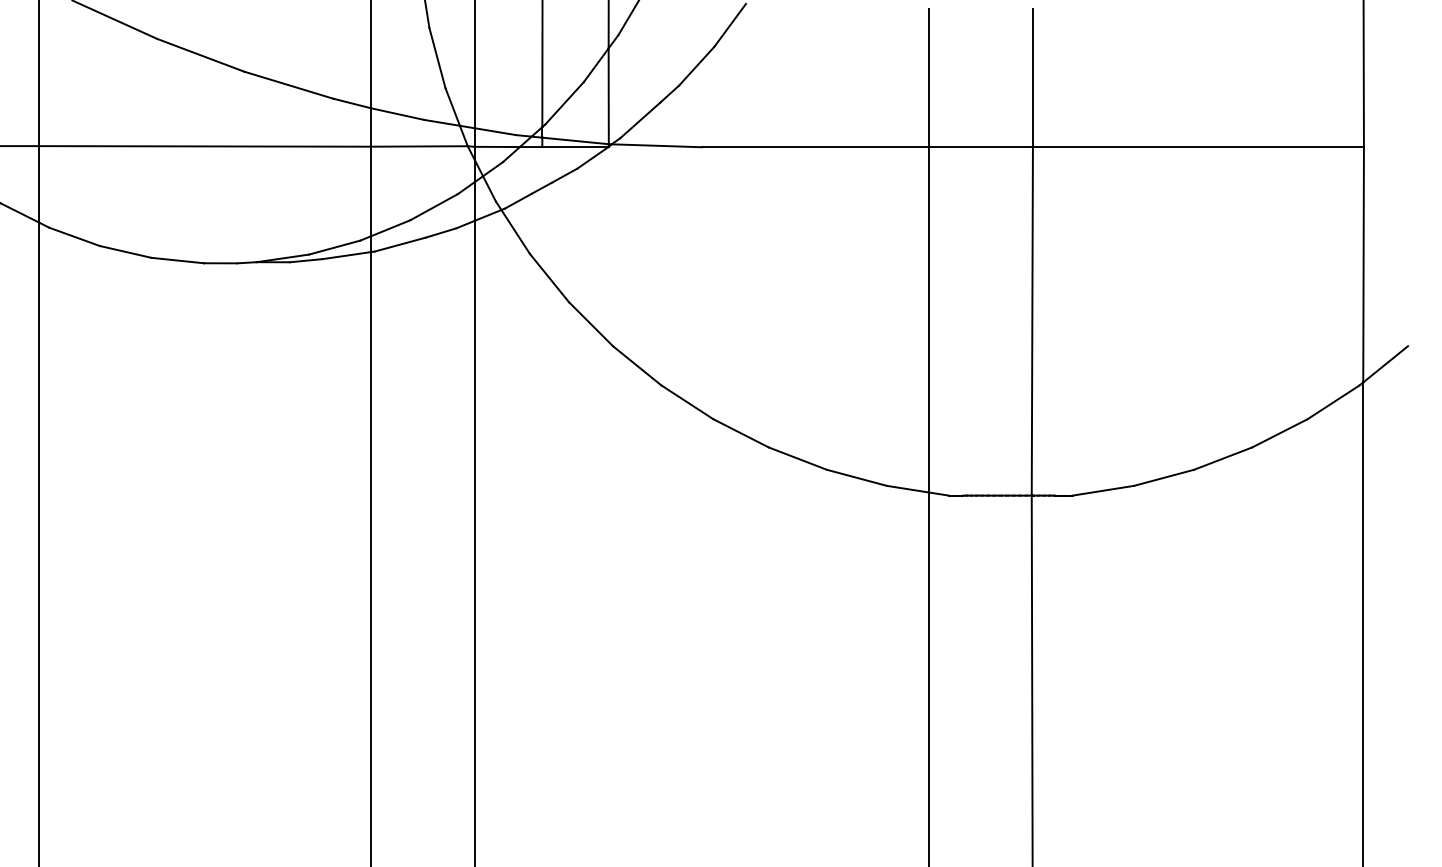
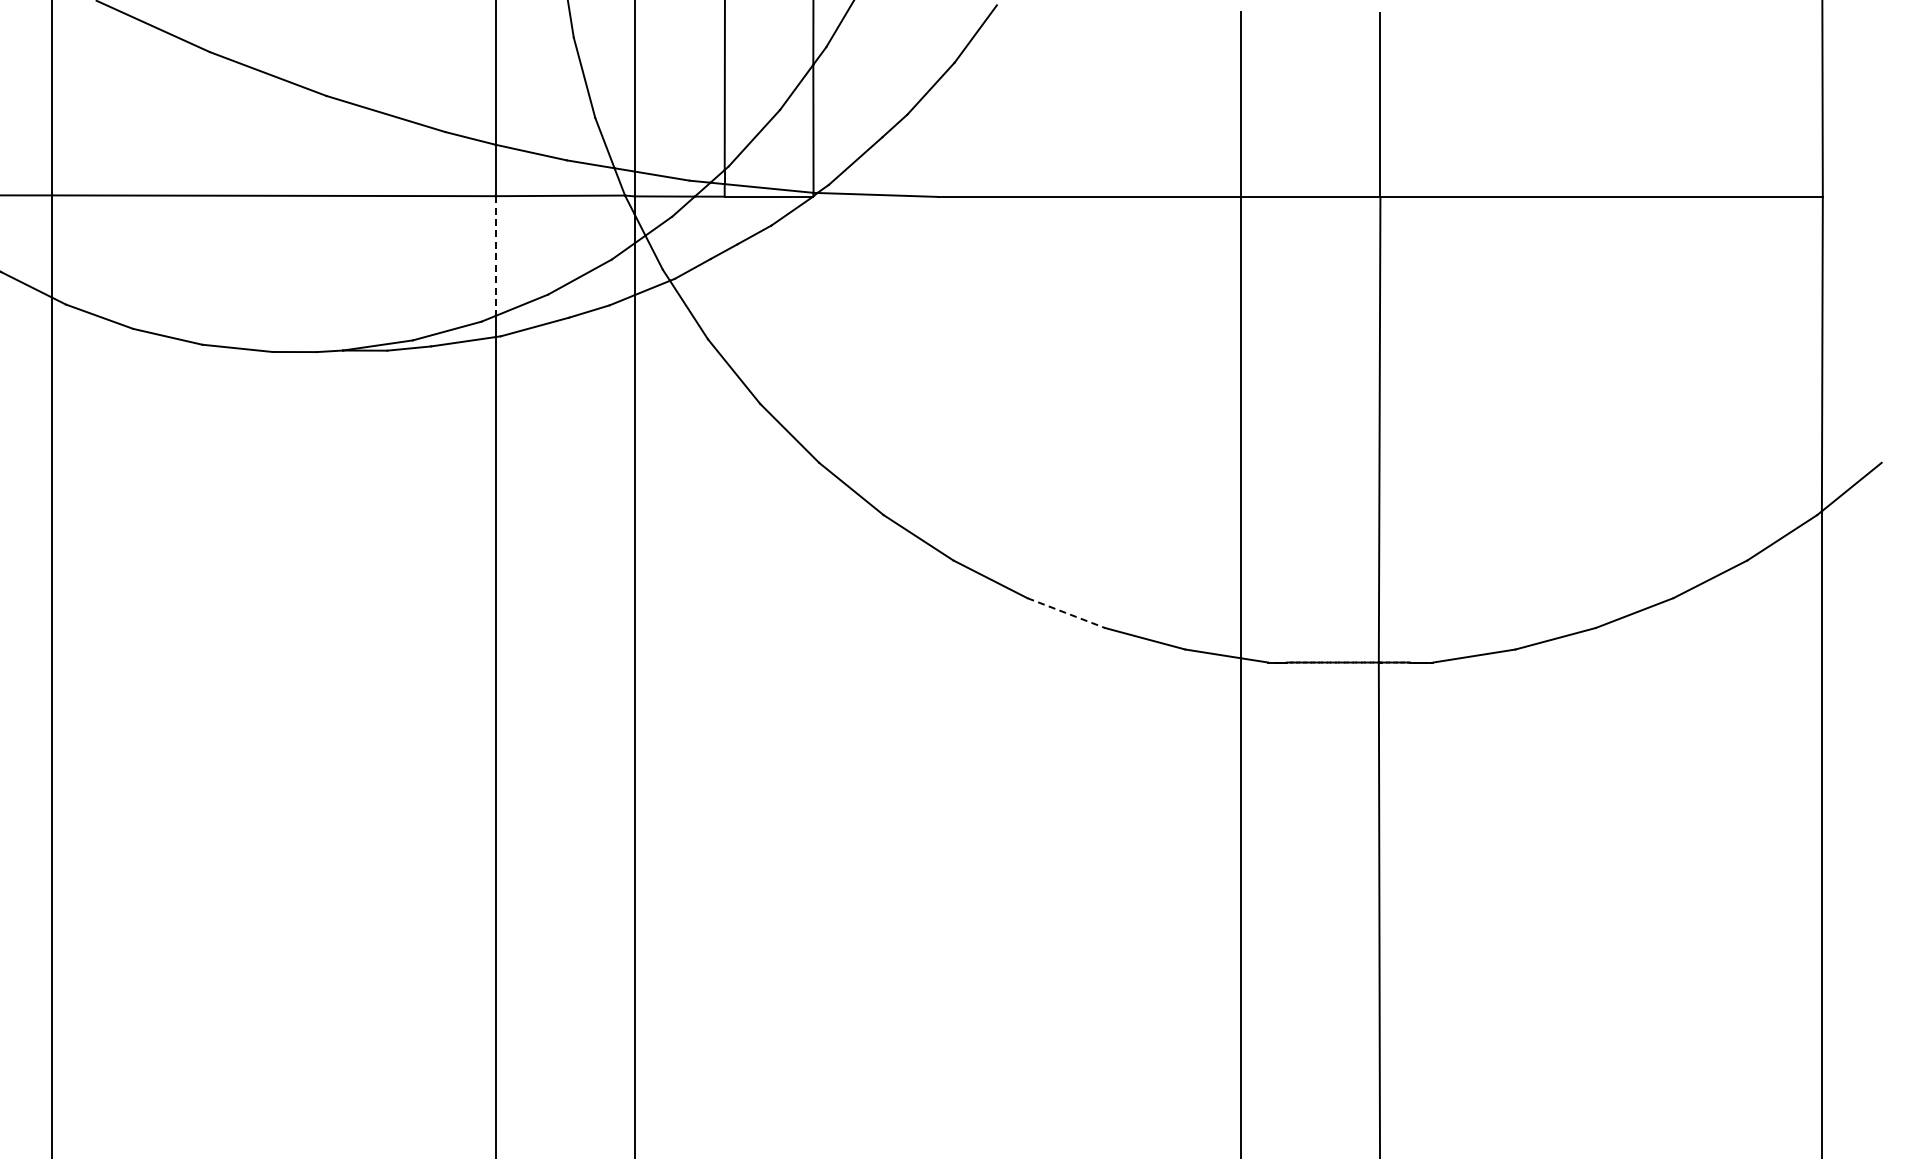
line: (370, 191) -> (495, 256), solid -> dashed
line: (798, 458) -> (1066, 613), solid -> dashed

